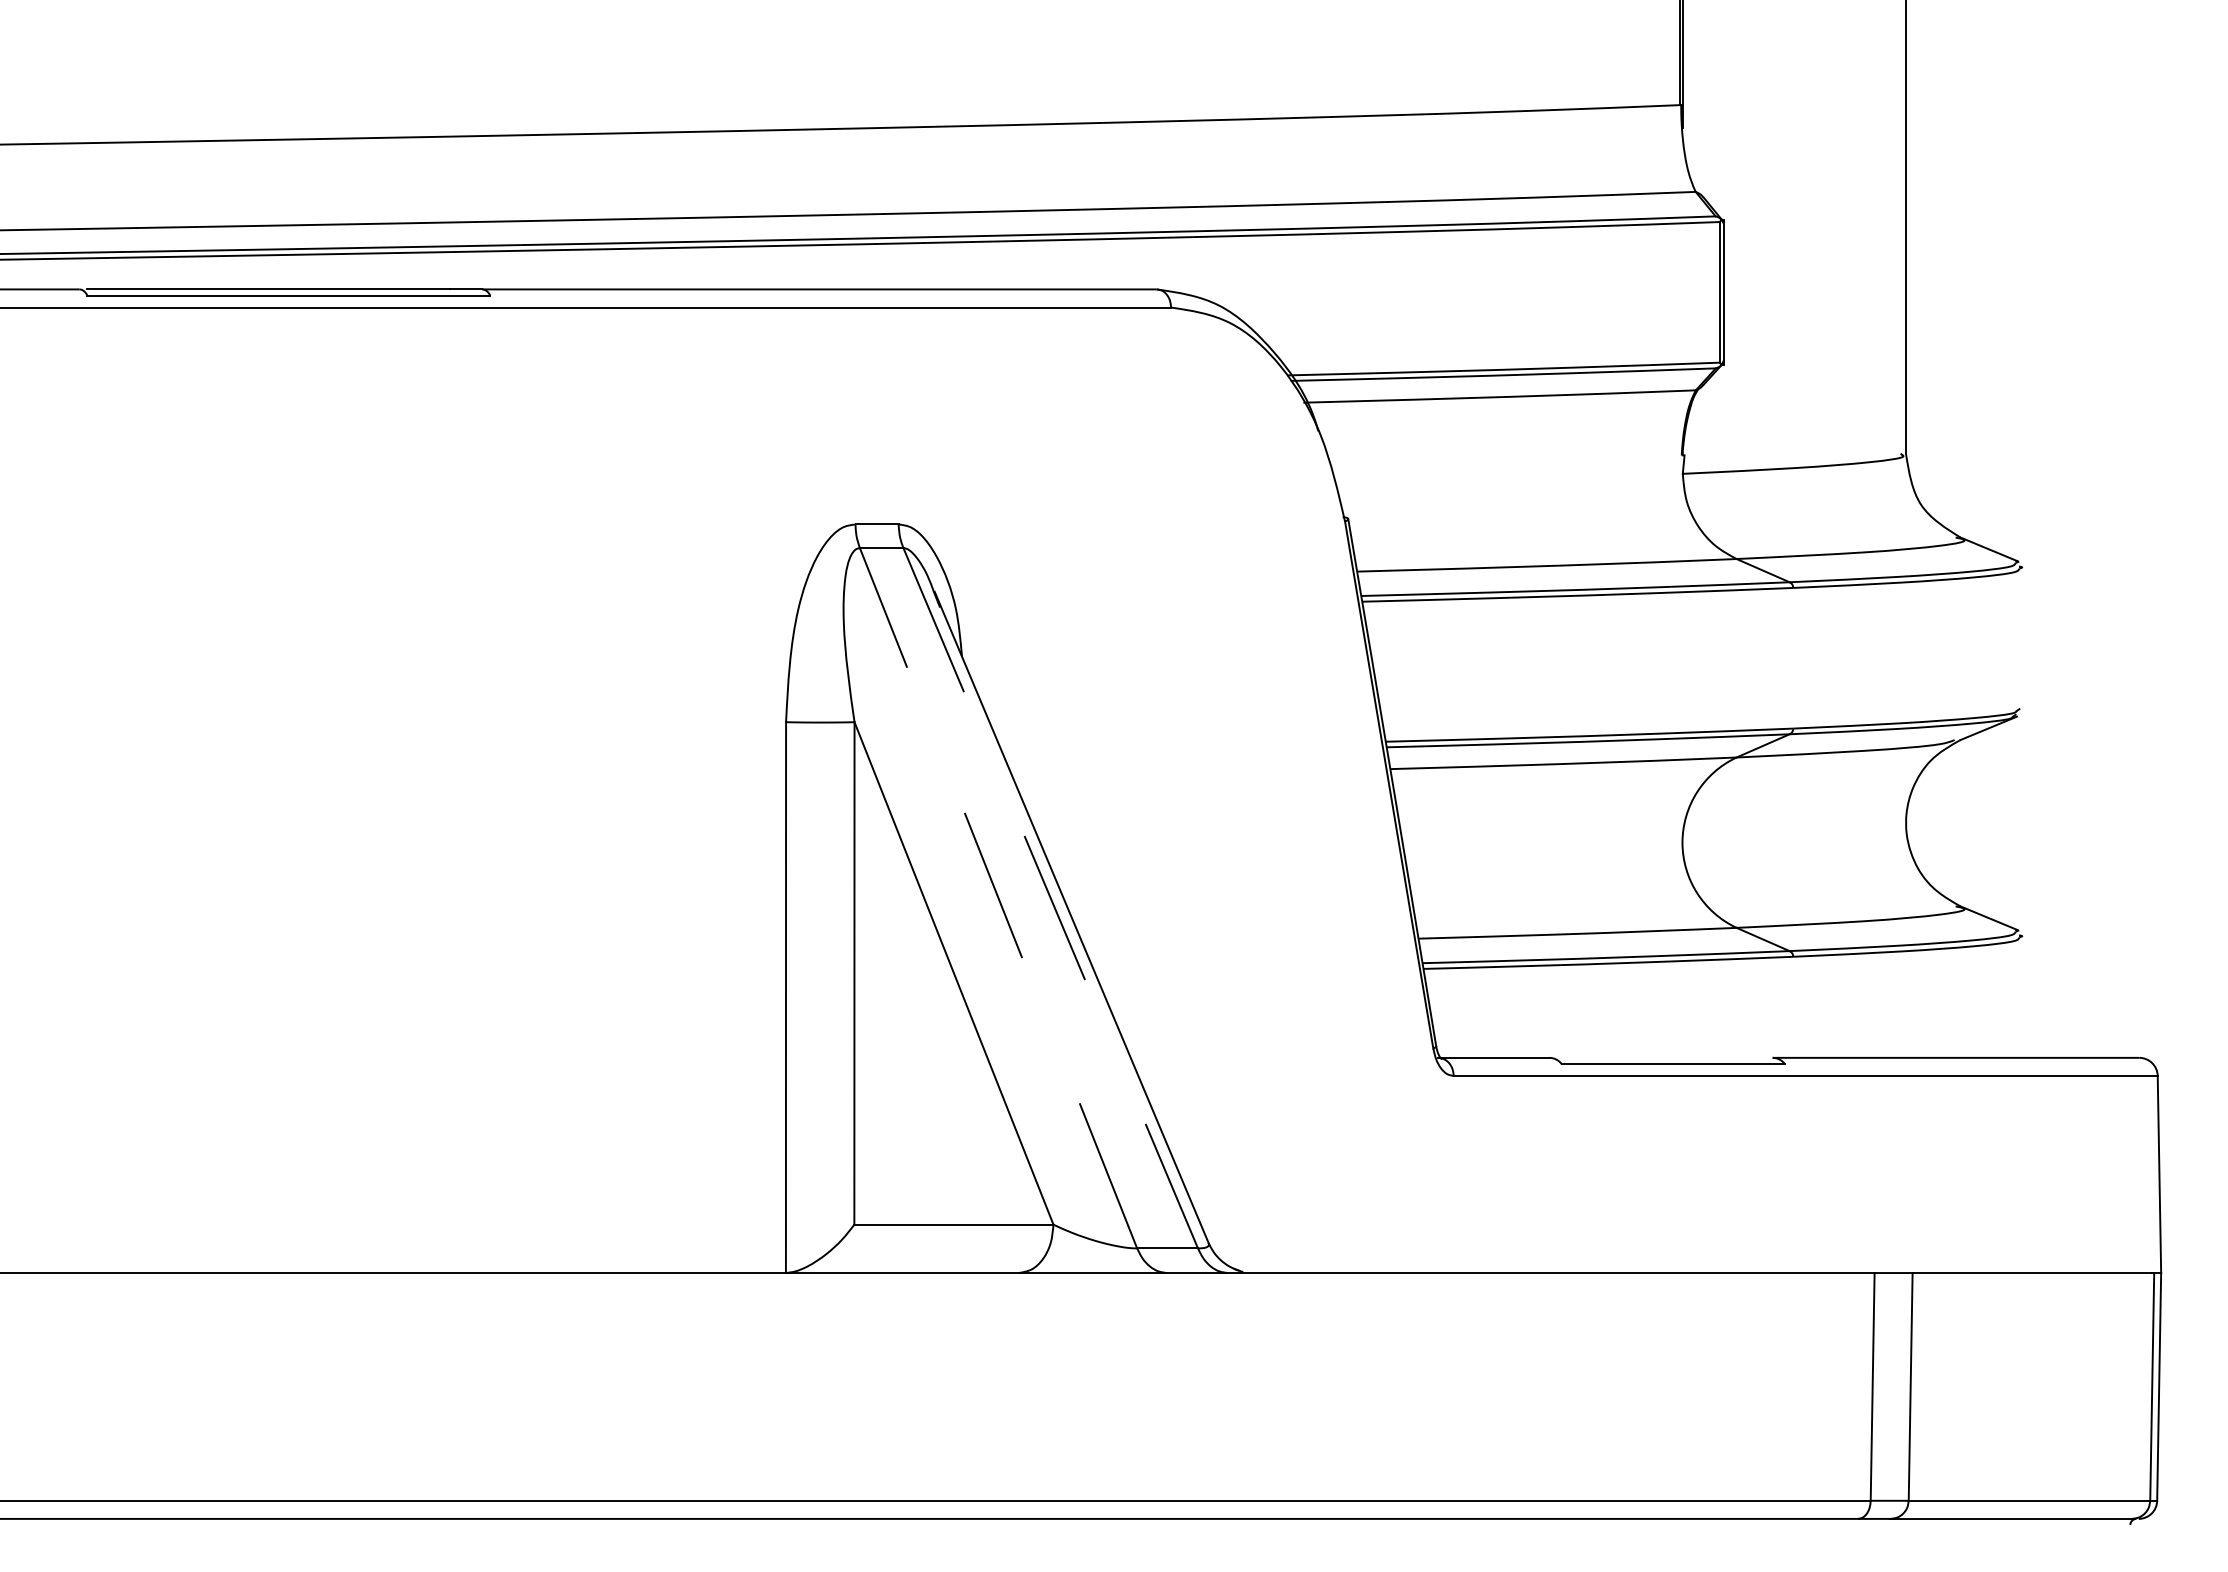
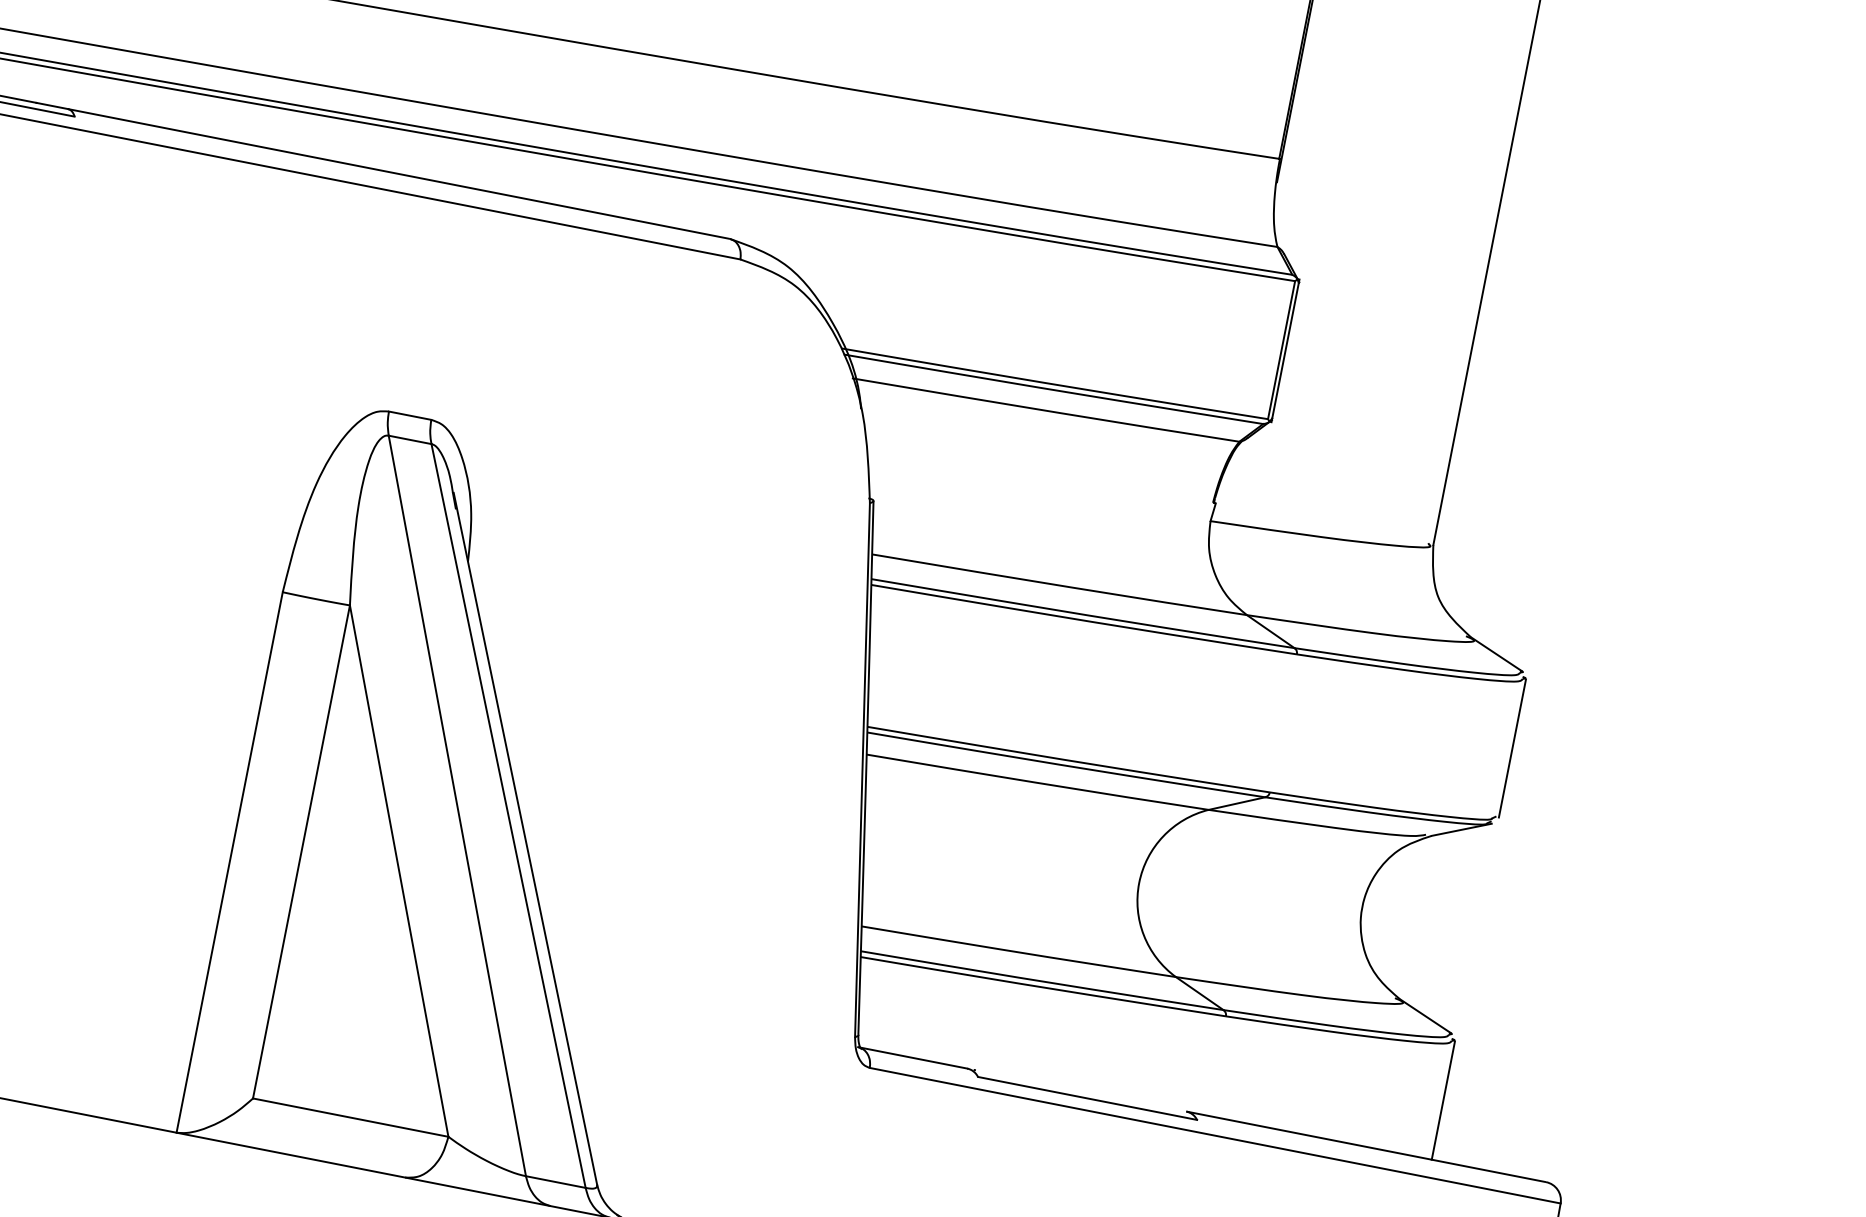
line: (2022, 638) -> (1512, 748), added
line: (998, 898) -> (457, 806), dashed -> solid
line: (1050, 898) -> (508, 816), dashed -> solid
line: (2022, 997) -> (1443, 1100), added

